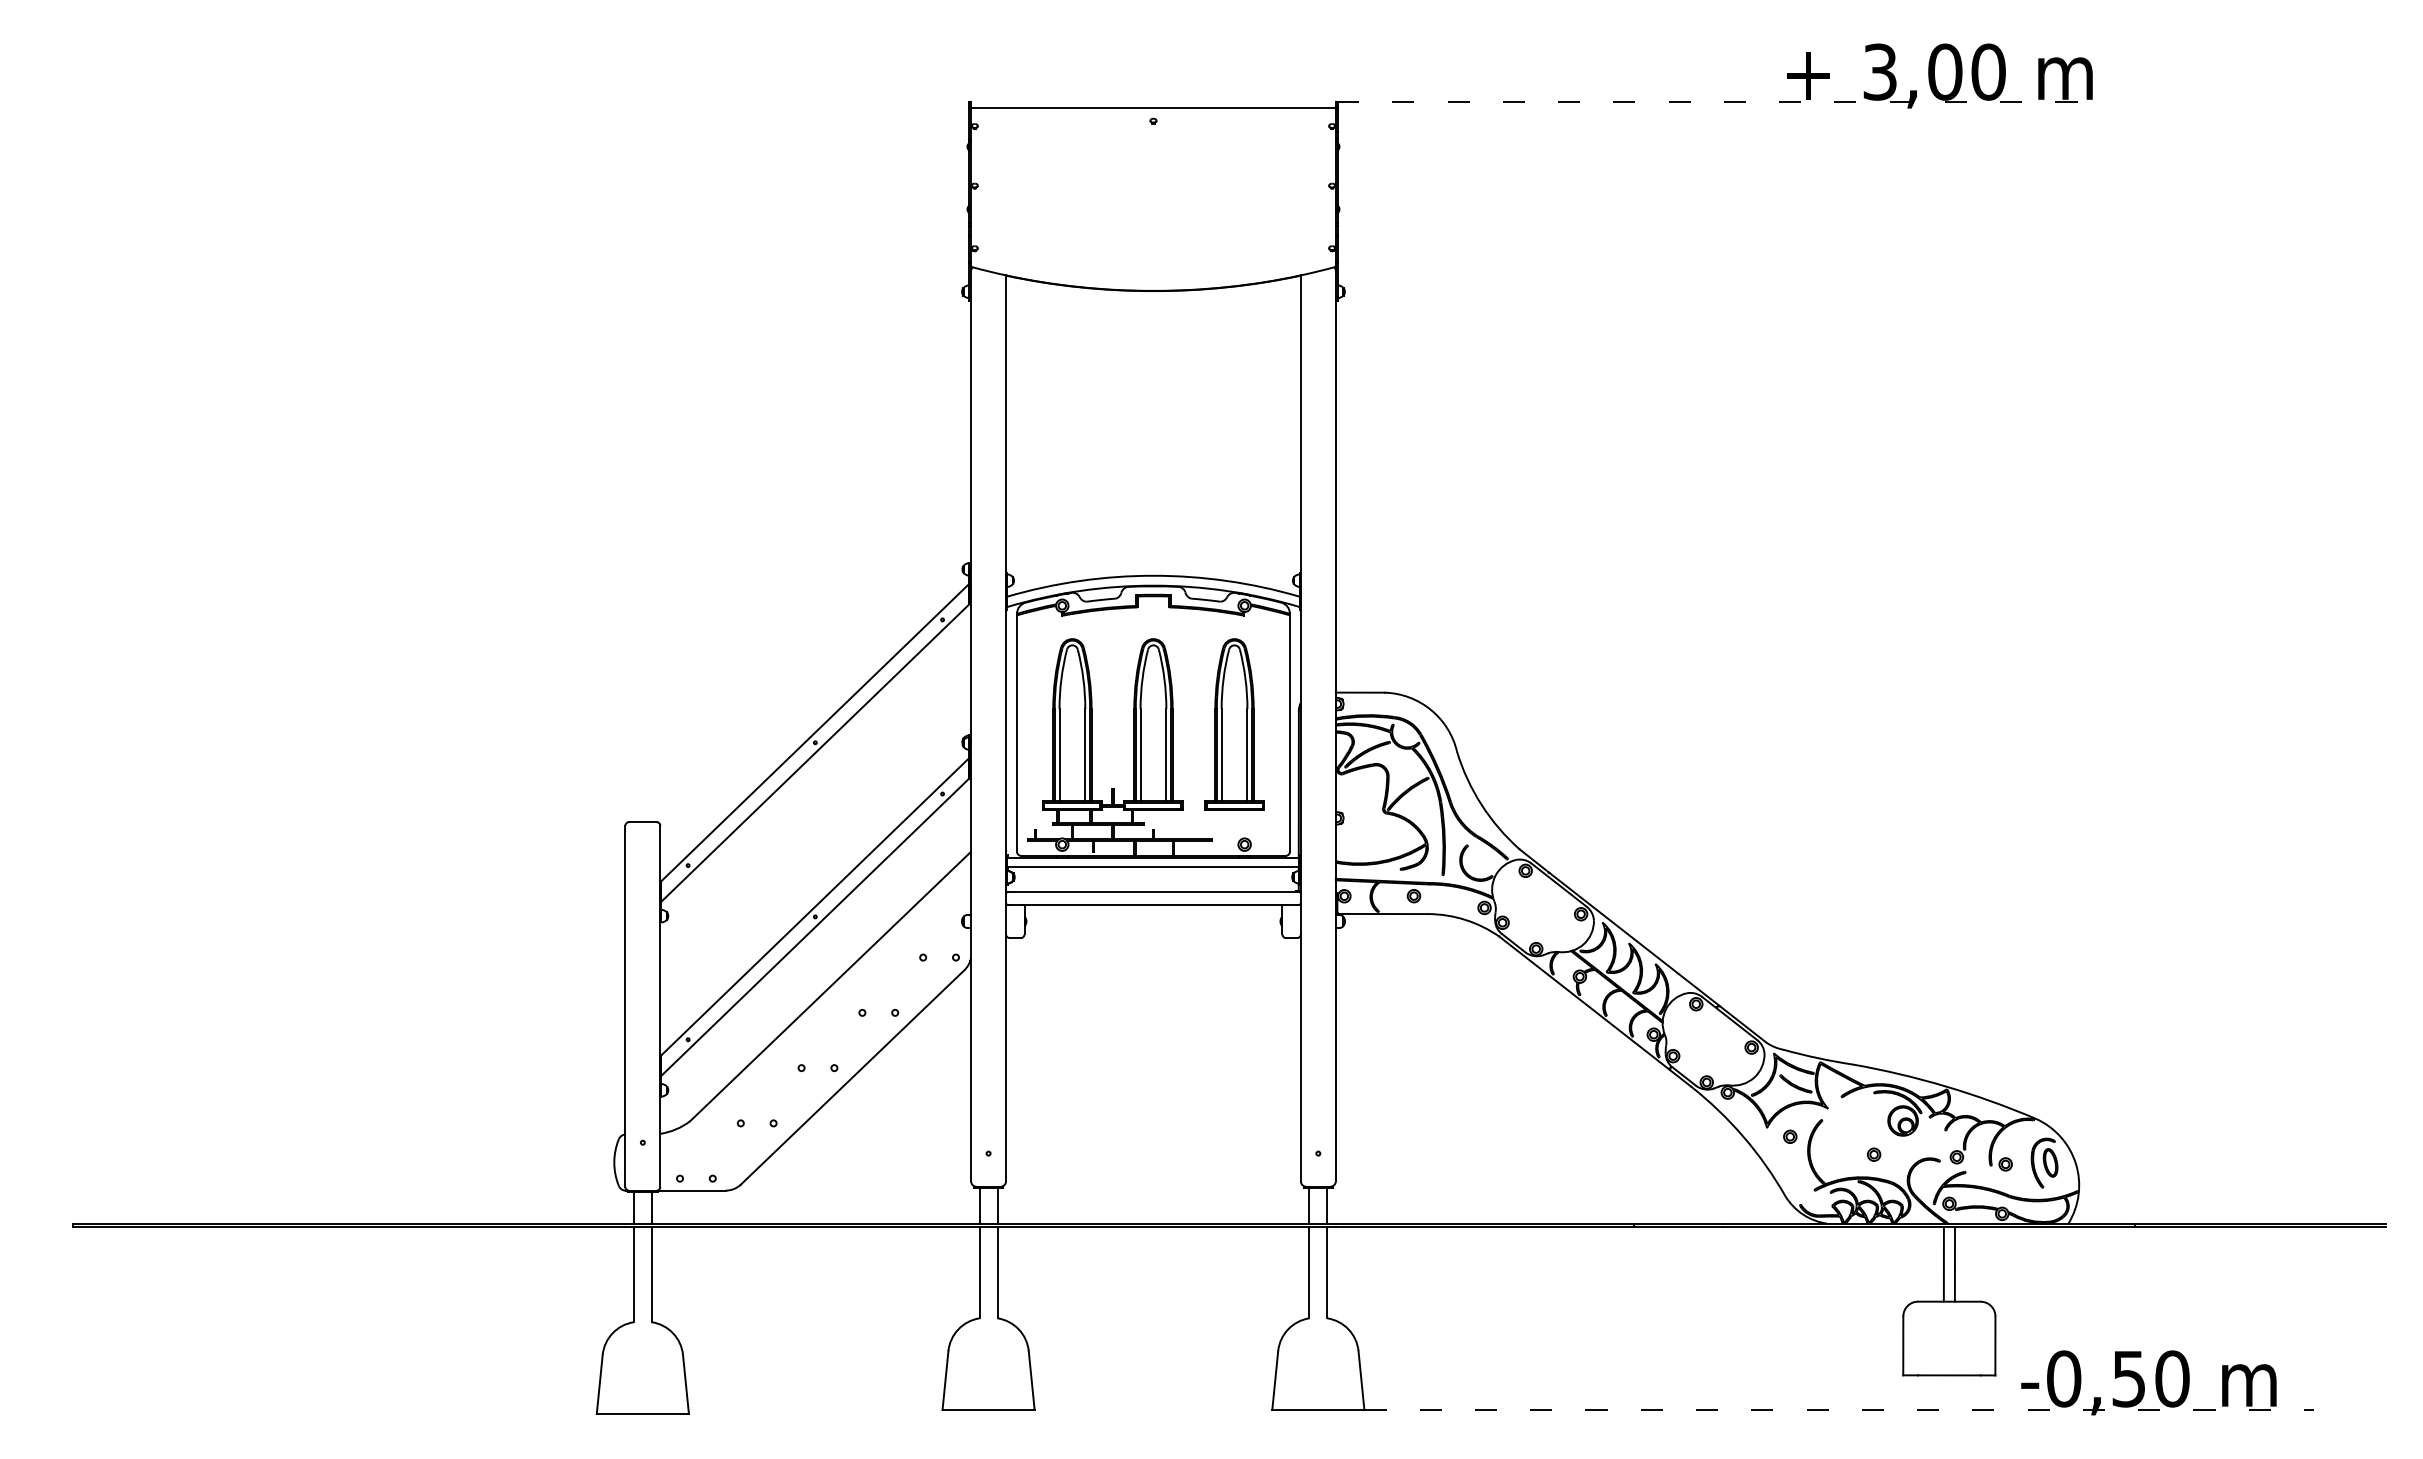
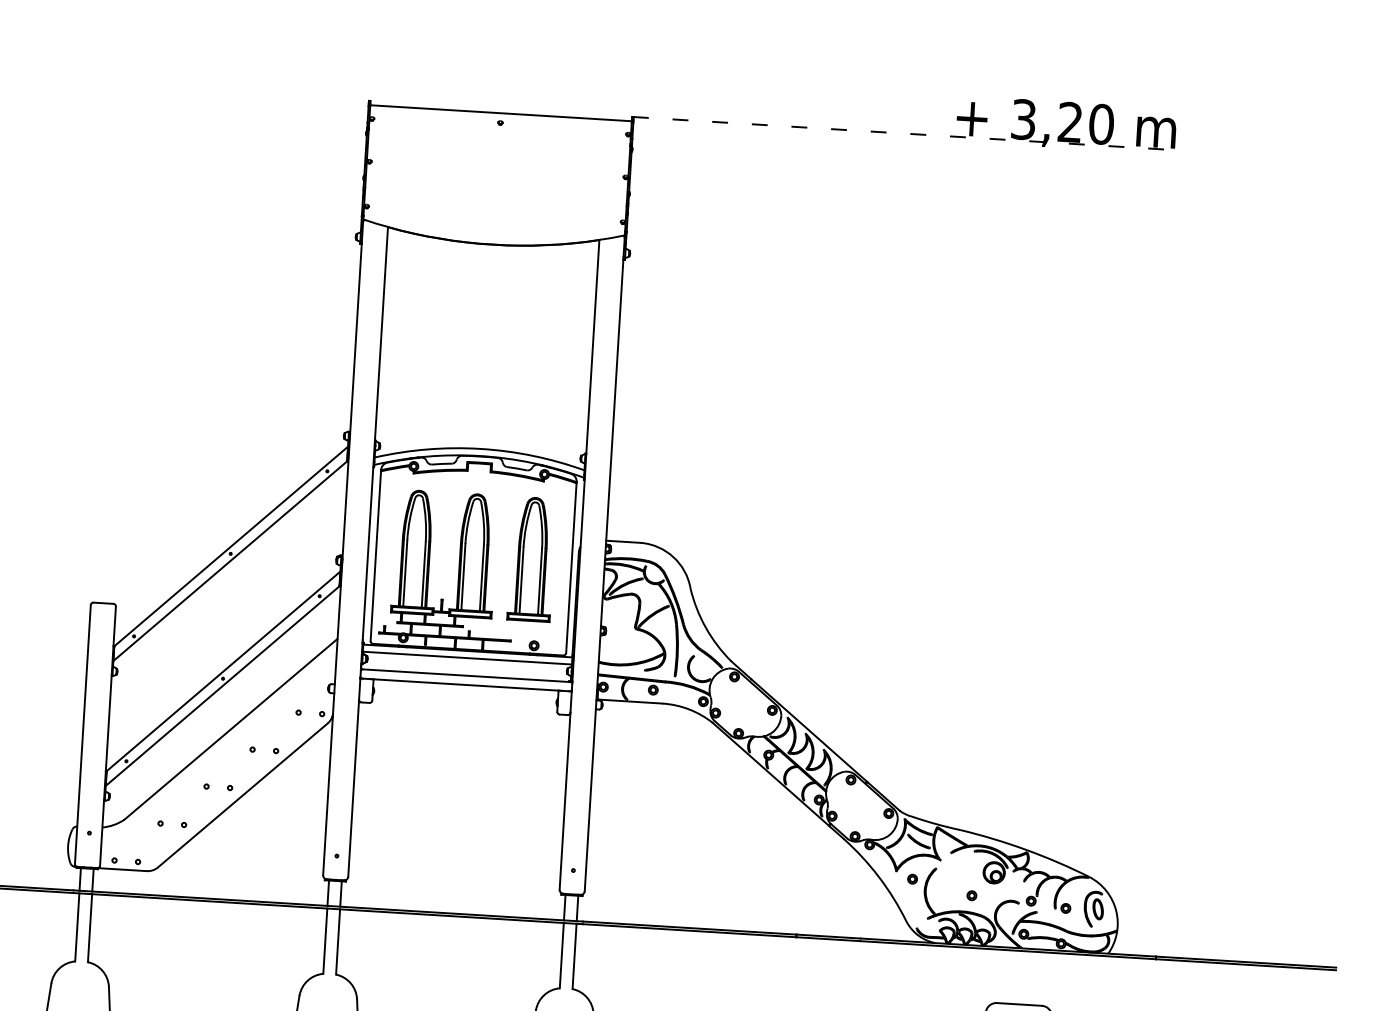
text: (1945, 71) -> (1070, 122), 3,00 -> 3,20
line: (1943, 1264) -> (1016, 977), removed
line: (1954, 1264) -> (1024, 977), removed

